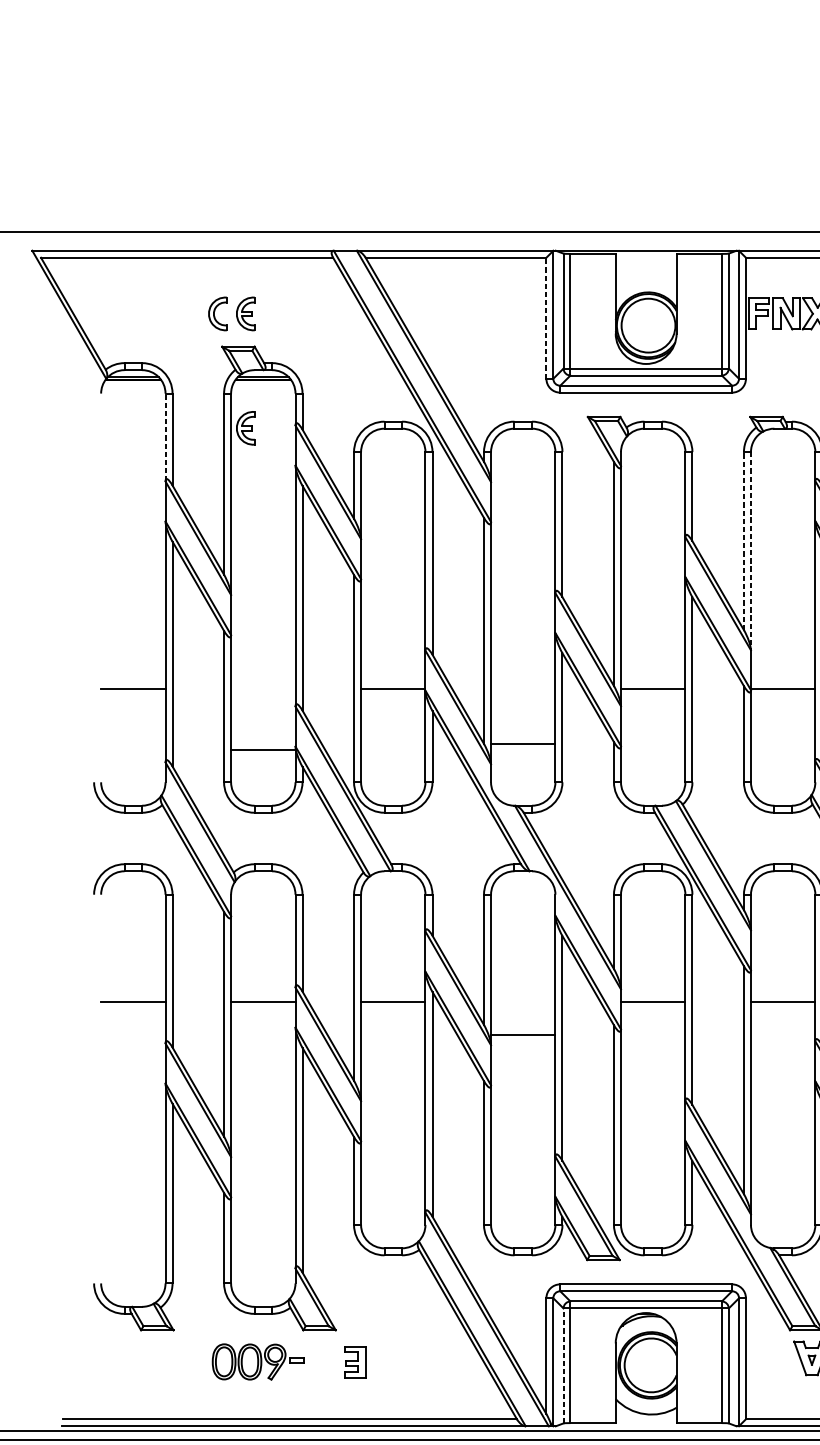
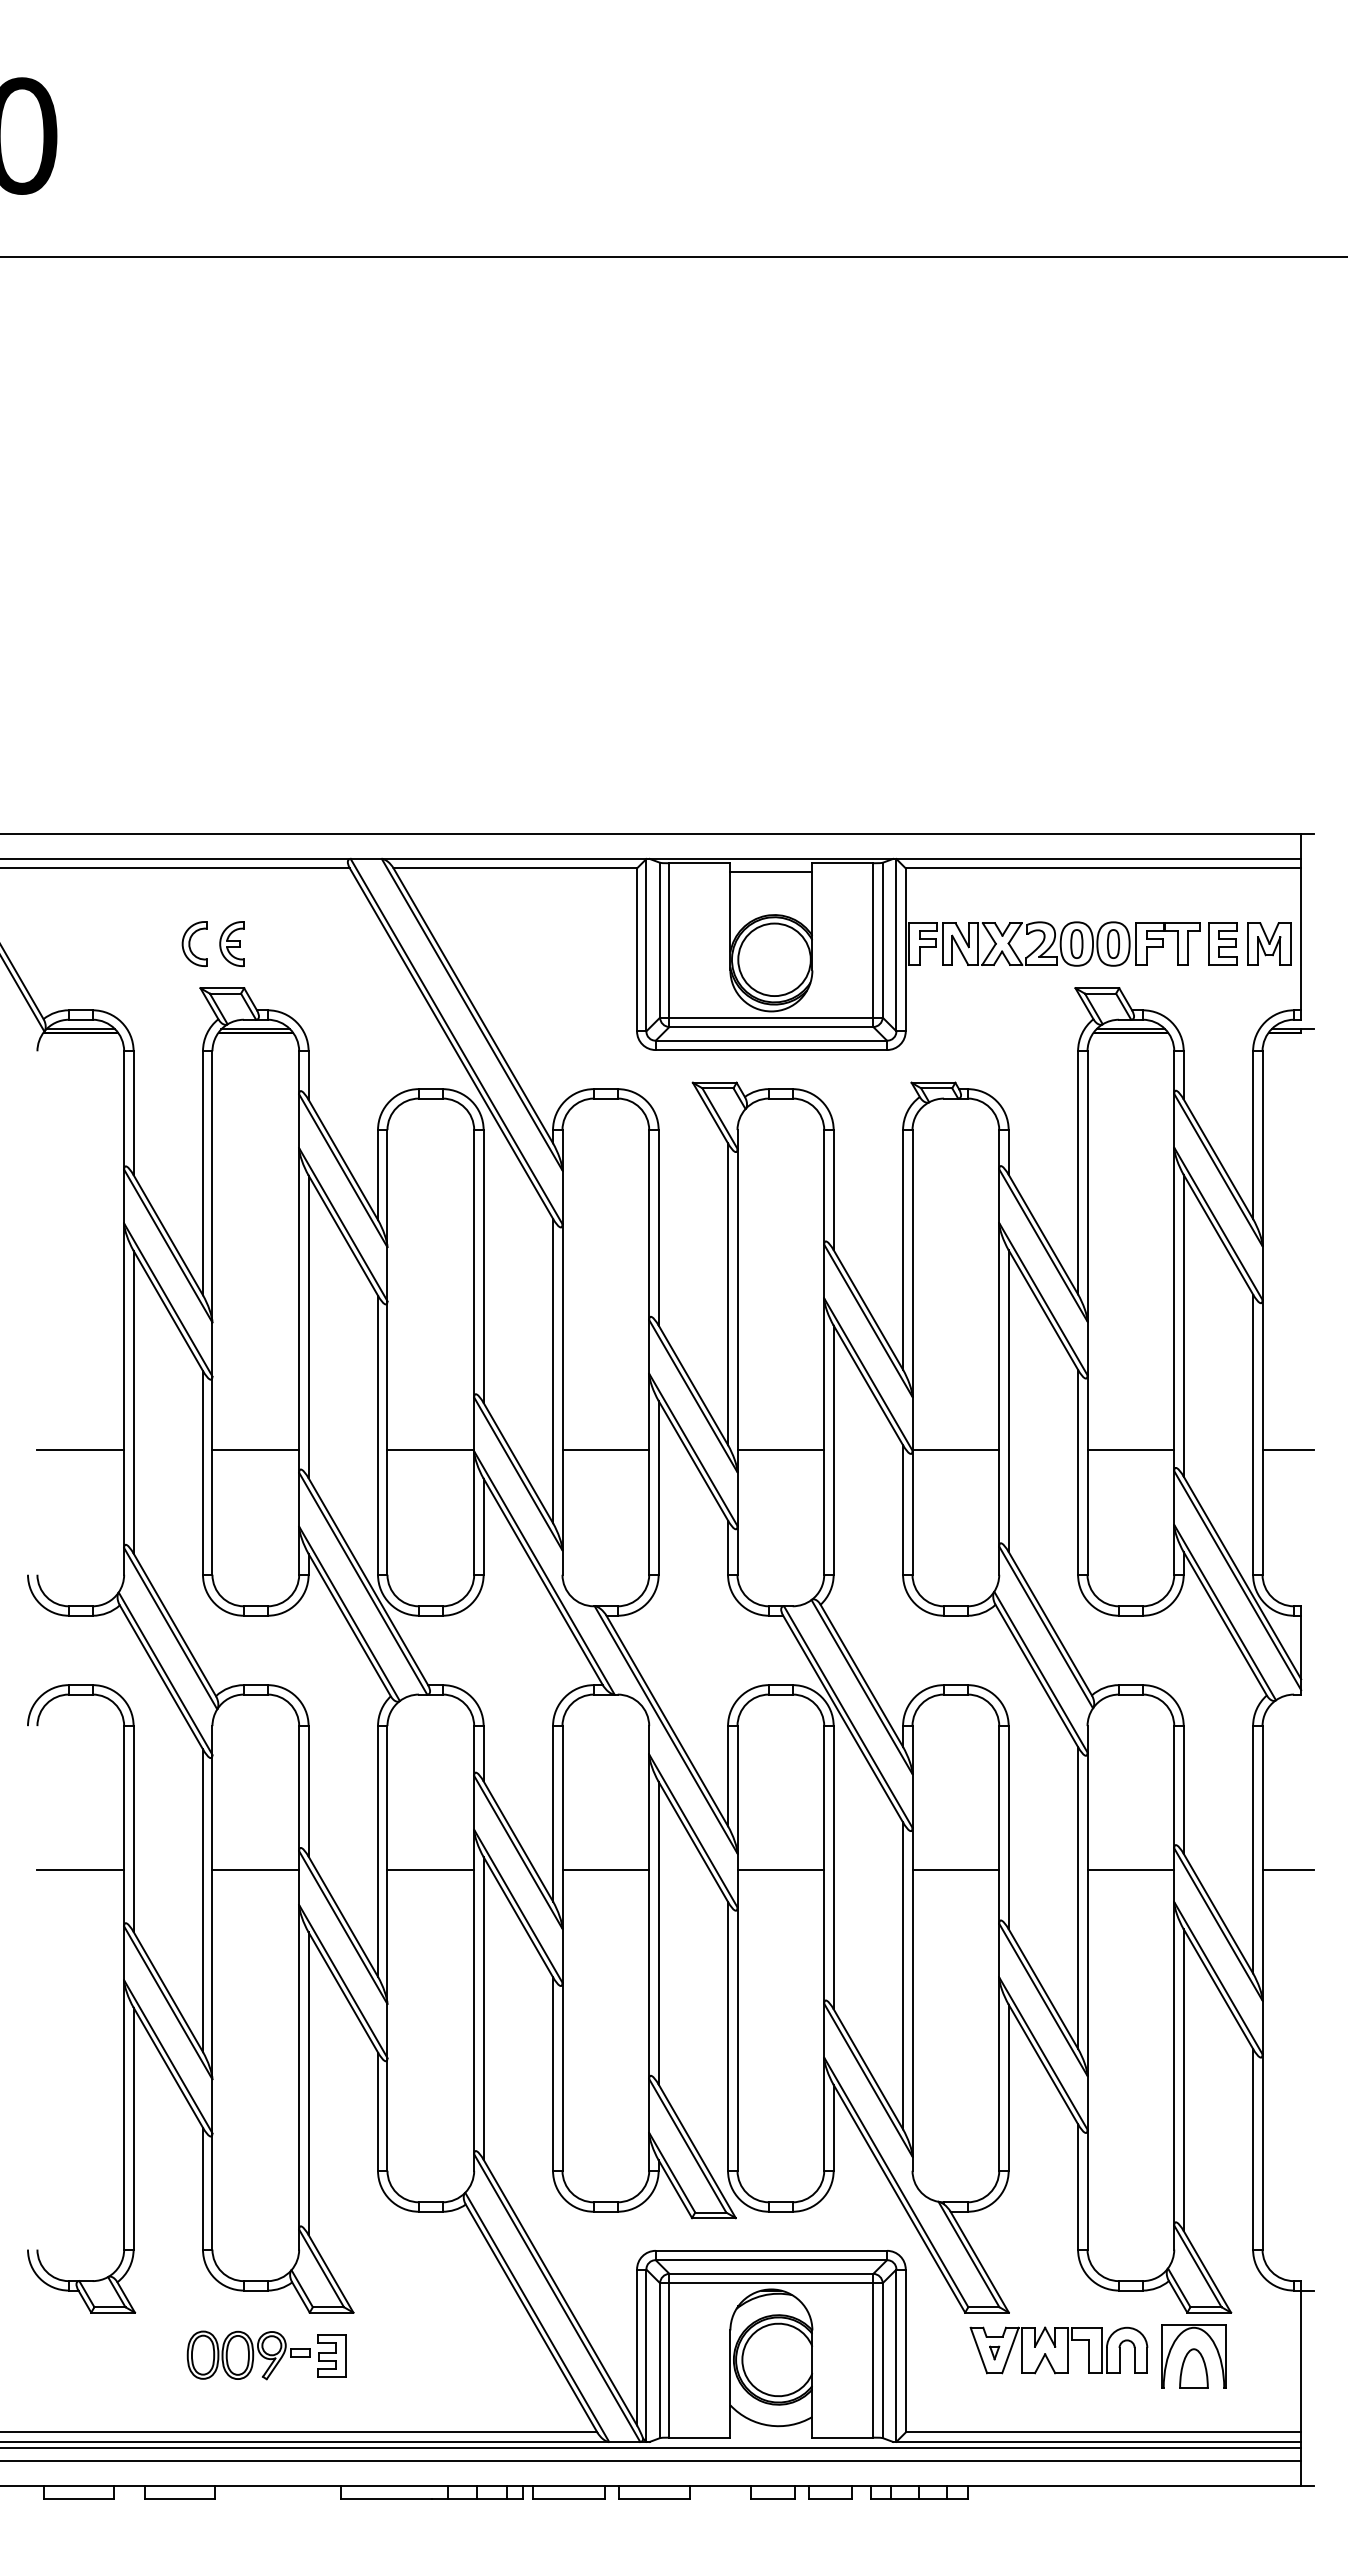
line: (646, 260) -> (771, 871), added
line: (546, 317) -> (637, 949), dashed -> solid
part: (245, 427) -> (231, 1097), removed
line: (165, 436) -> (124, 1109), dashed -> solid
line: (744, 540) -> (903, 1249), dashed -> solid
line: (750, 551) -> (912, 1264), dashed -> solid
line: (522, 743) -> (605, 1449), moved
line: (263, 750) -> (255, 1449), moved
line: (522, 1035) -> (605, 1870), moved
part: (355, 1362) -> (331, 2355), moved
line: (563, 1365) -> (660, 2360), dashed -> solid

